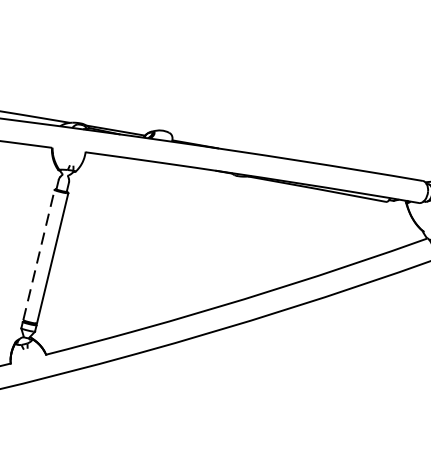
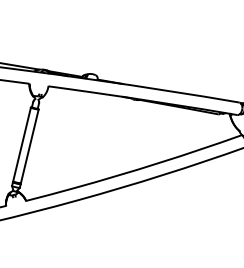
line: (39, 255) -> (22, 144), dashed -> solid

